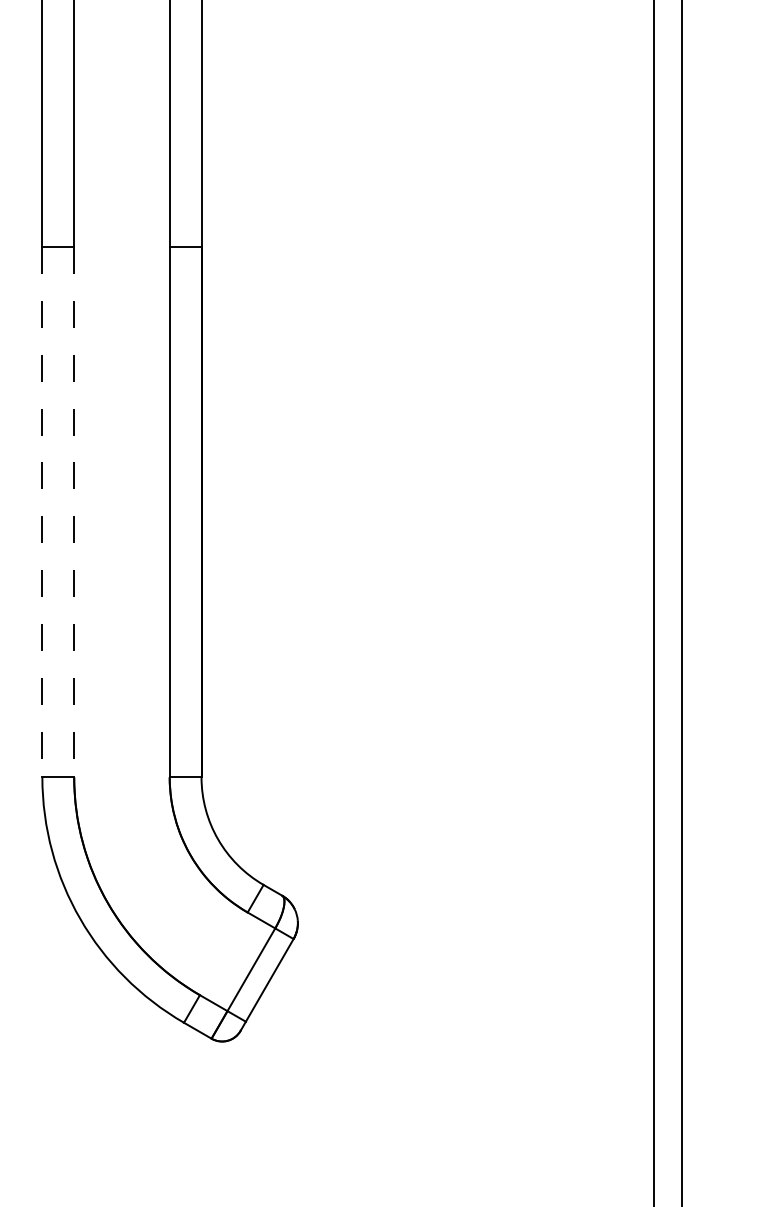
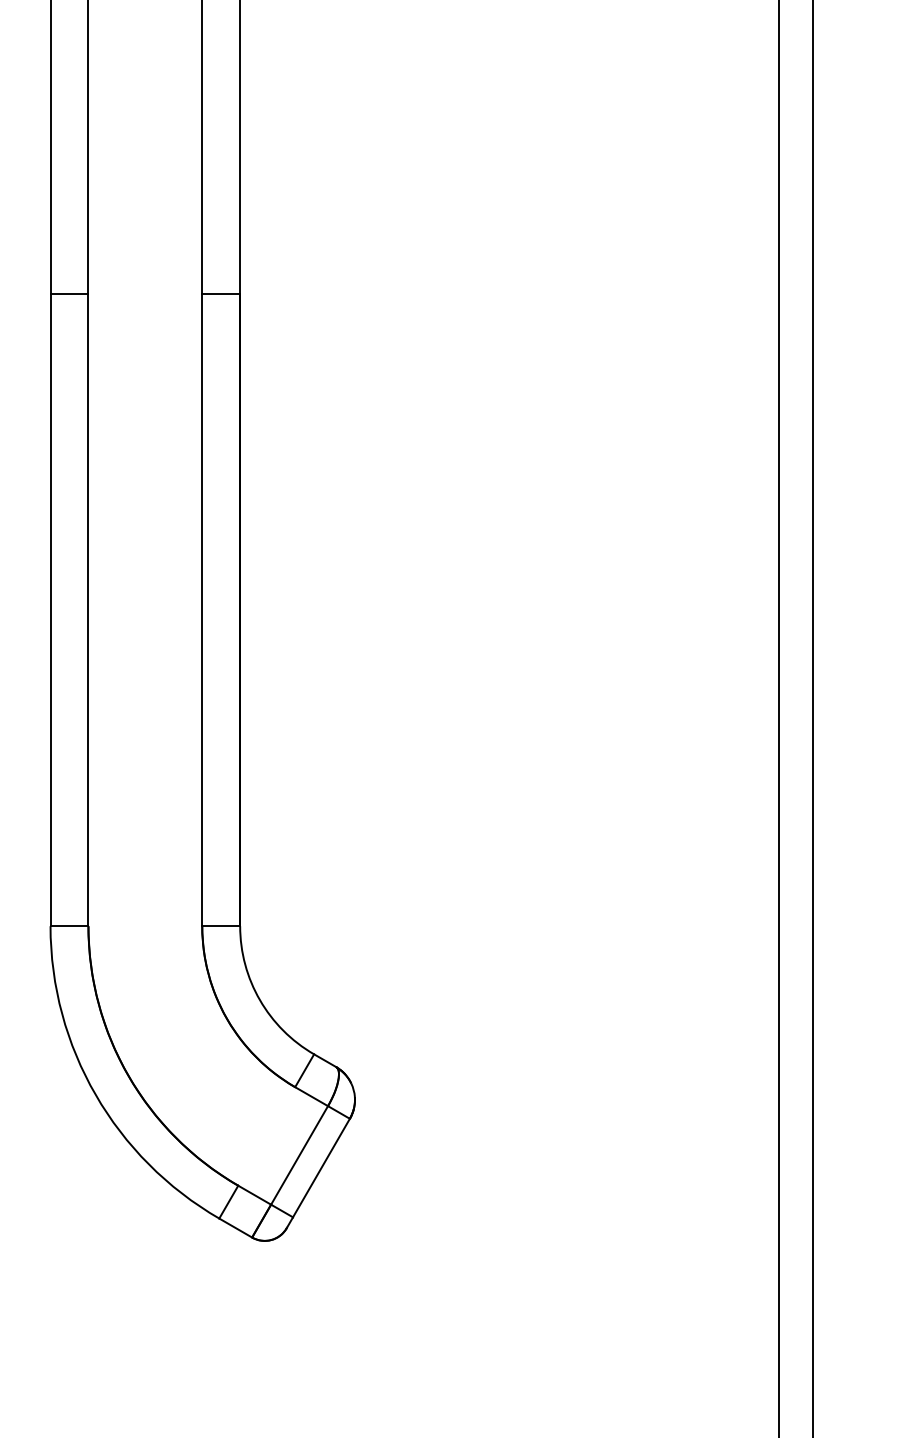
line: (42, 512) -> (50, 610), dashed -> solid
line: (74, 512) -> (88, 610), dashed -> solid

